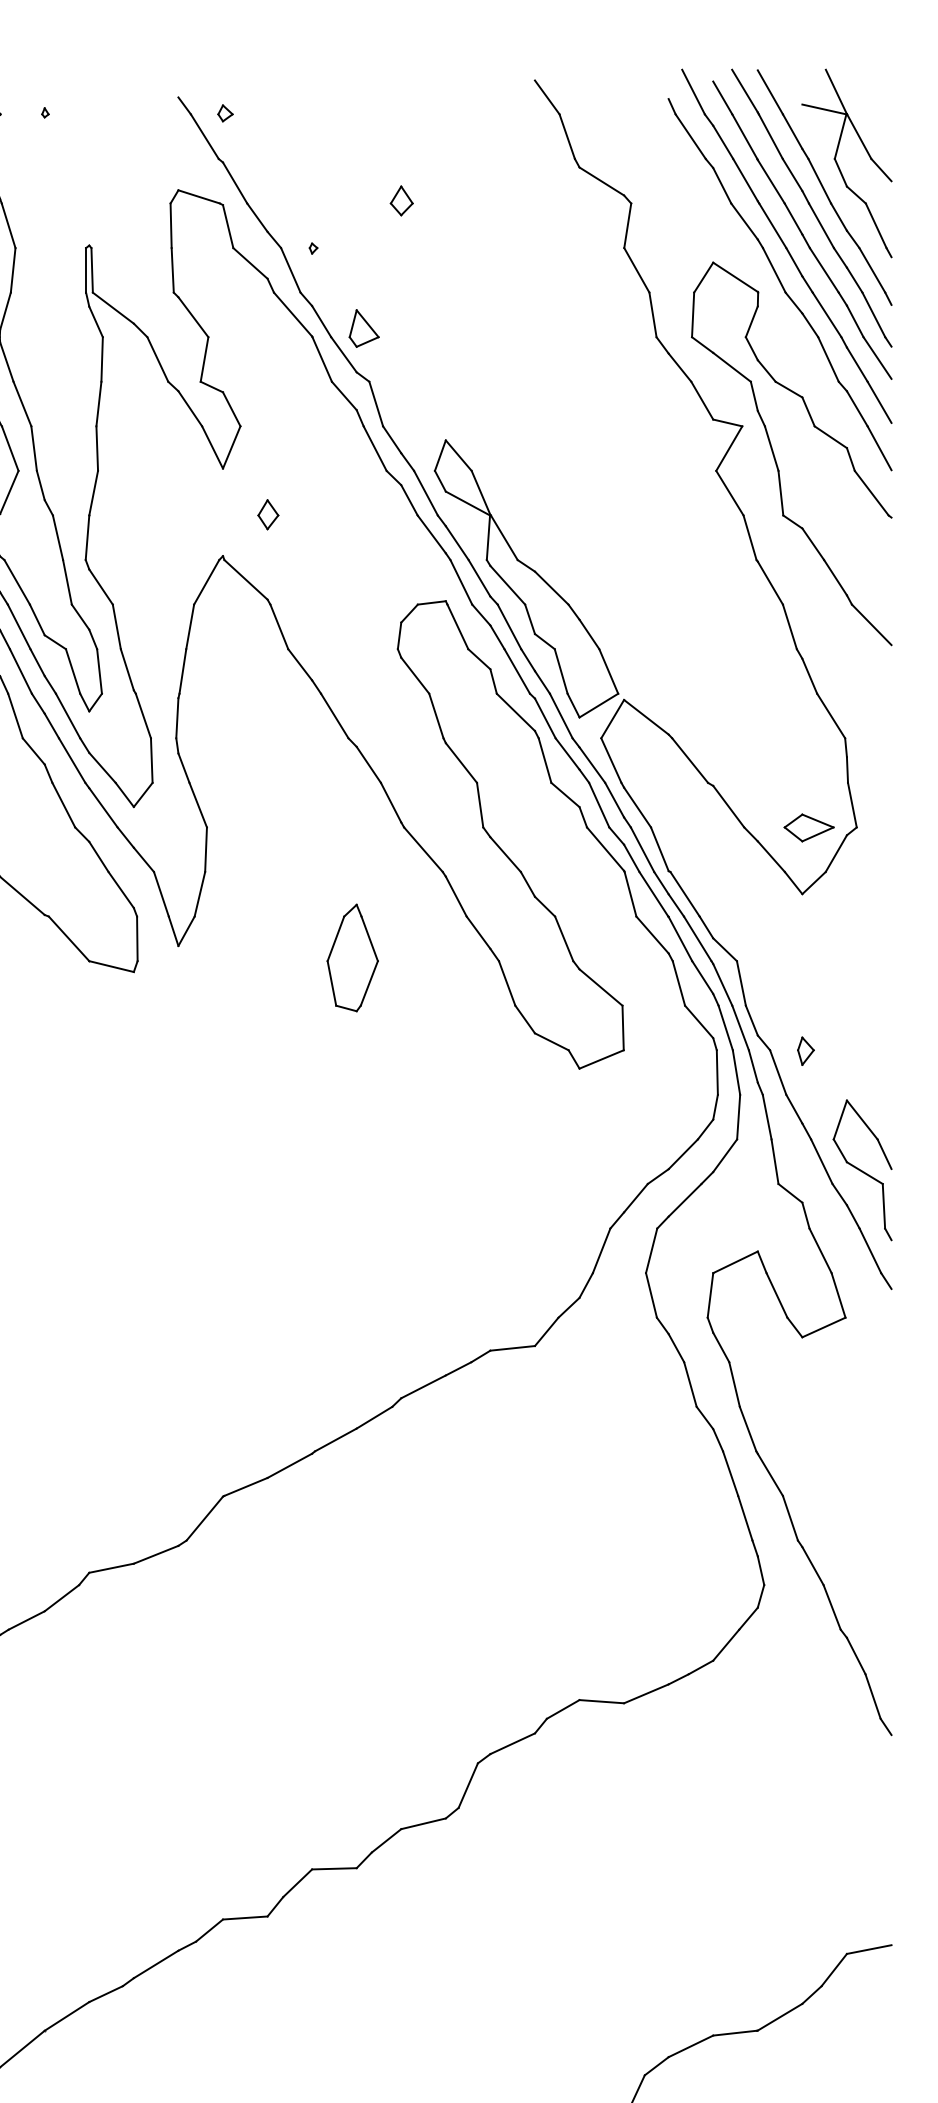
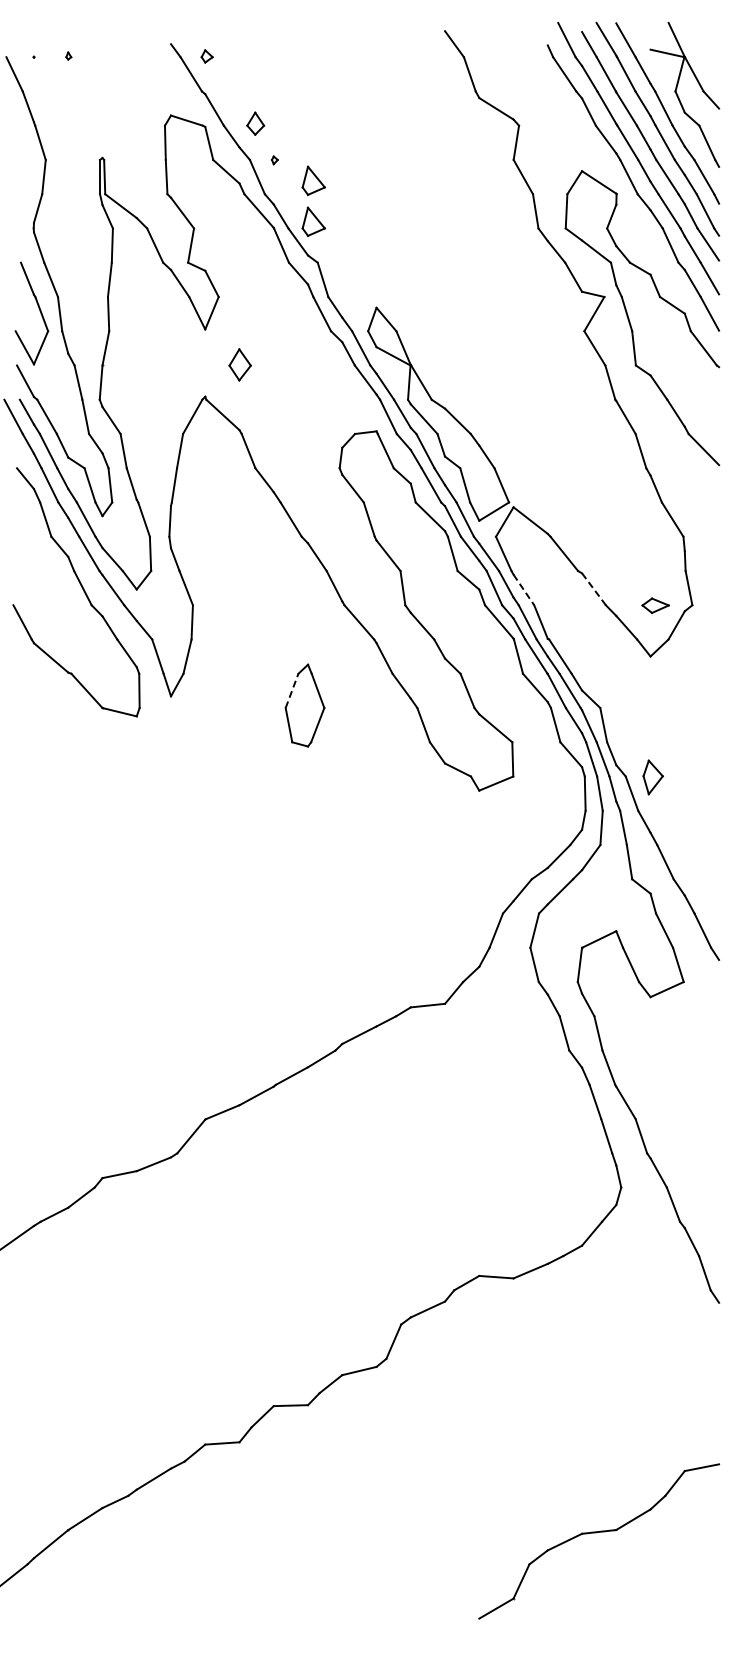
part: (401, 200) -> (255, 123), moved
part: (363, 274) -> (313, 180), added
part: (267, 514) -> (239, 364), size x1.4
line: (728, 806) -> (593, 589), solid -> dashed
line: (638, 808) -> (524, 590), solid -> dashed
part: (808, 827) -> (655, 605), size x0.7
line: (336, 938) -> (292, 690), solid -> dashed
part: (806, 1050) -> (653, 776), size x1.6
part: (862, 1169) -> (696, 868), removed

